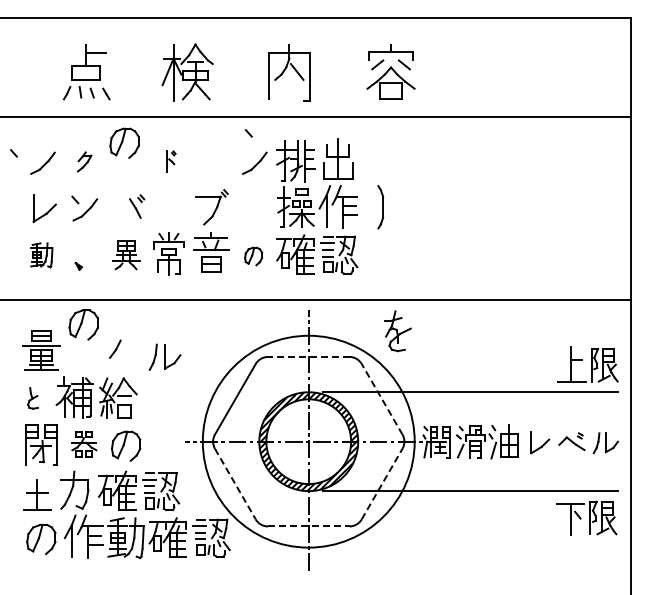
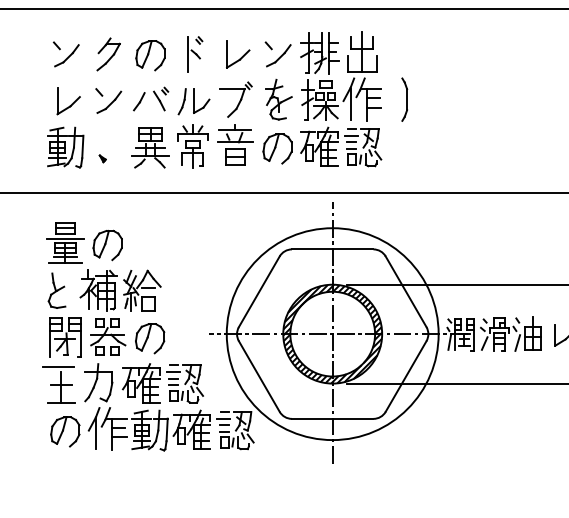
line: (248, 133) -> (268, 45), moved
part: (124, 142) -> (150, 54), moved
line: (13, 153) -> (56, 45), moved
part: (84, 161) -> (108, 53), size x1.67
part: (171, 161) -> (195, 53), size x1.67
part: (214, 162) -> (238, 54), added
part: (41, 255) -> (65, 147), size x1.67
part: (126, 255) -> (150, 147), size x1.43
part: (253, 256) -> (277, 148), size x1.67
part: (83, 324) -> (107, 244), moved
part: (397, 331) -> (278, 99), moved
line: (115, 348) -> (139, 100), moved
part: (164, 356) -> (193, 100), moved
line: (308, 356) -> (332, 248), dashed -> solid
part: (32, 398) -> (56, 290), size x1.67
line: (382, 399) -> (406, 291), dashed -> solid
part: (84, 443) -> (108, 335), size x1.43
line: (34, 474) -> (58, 366), added
line: (235, 484) -> (259, 376), dashed -> solid
line: (382, 484) -> (406, 376), dashed -> solid
line: (308, 526) -> (332, 418), dashed -> solid

